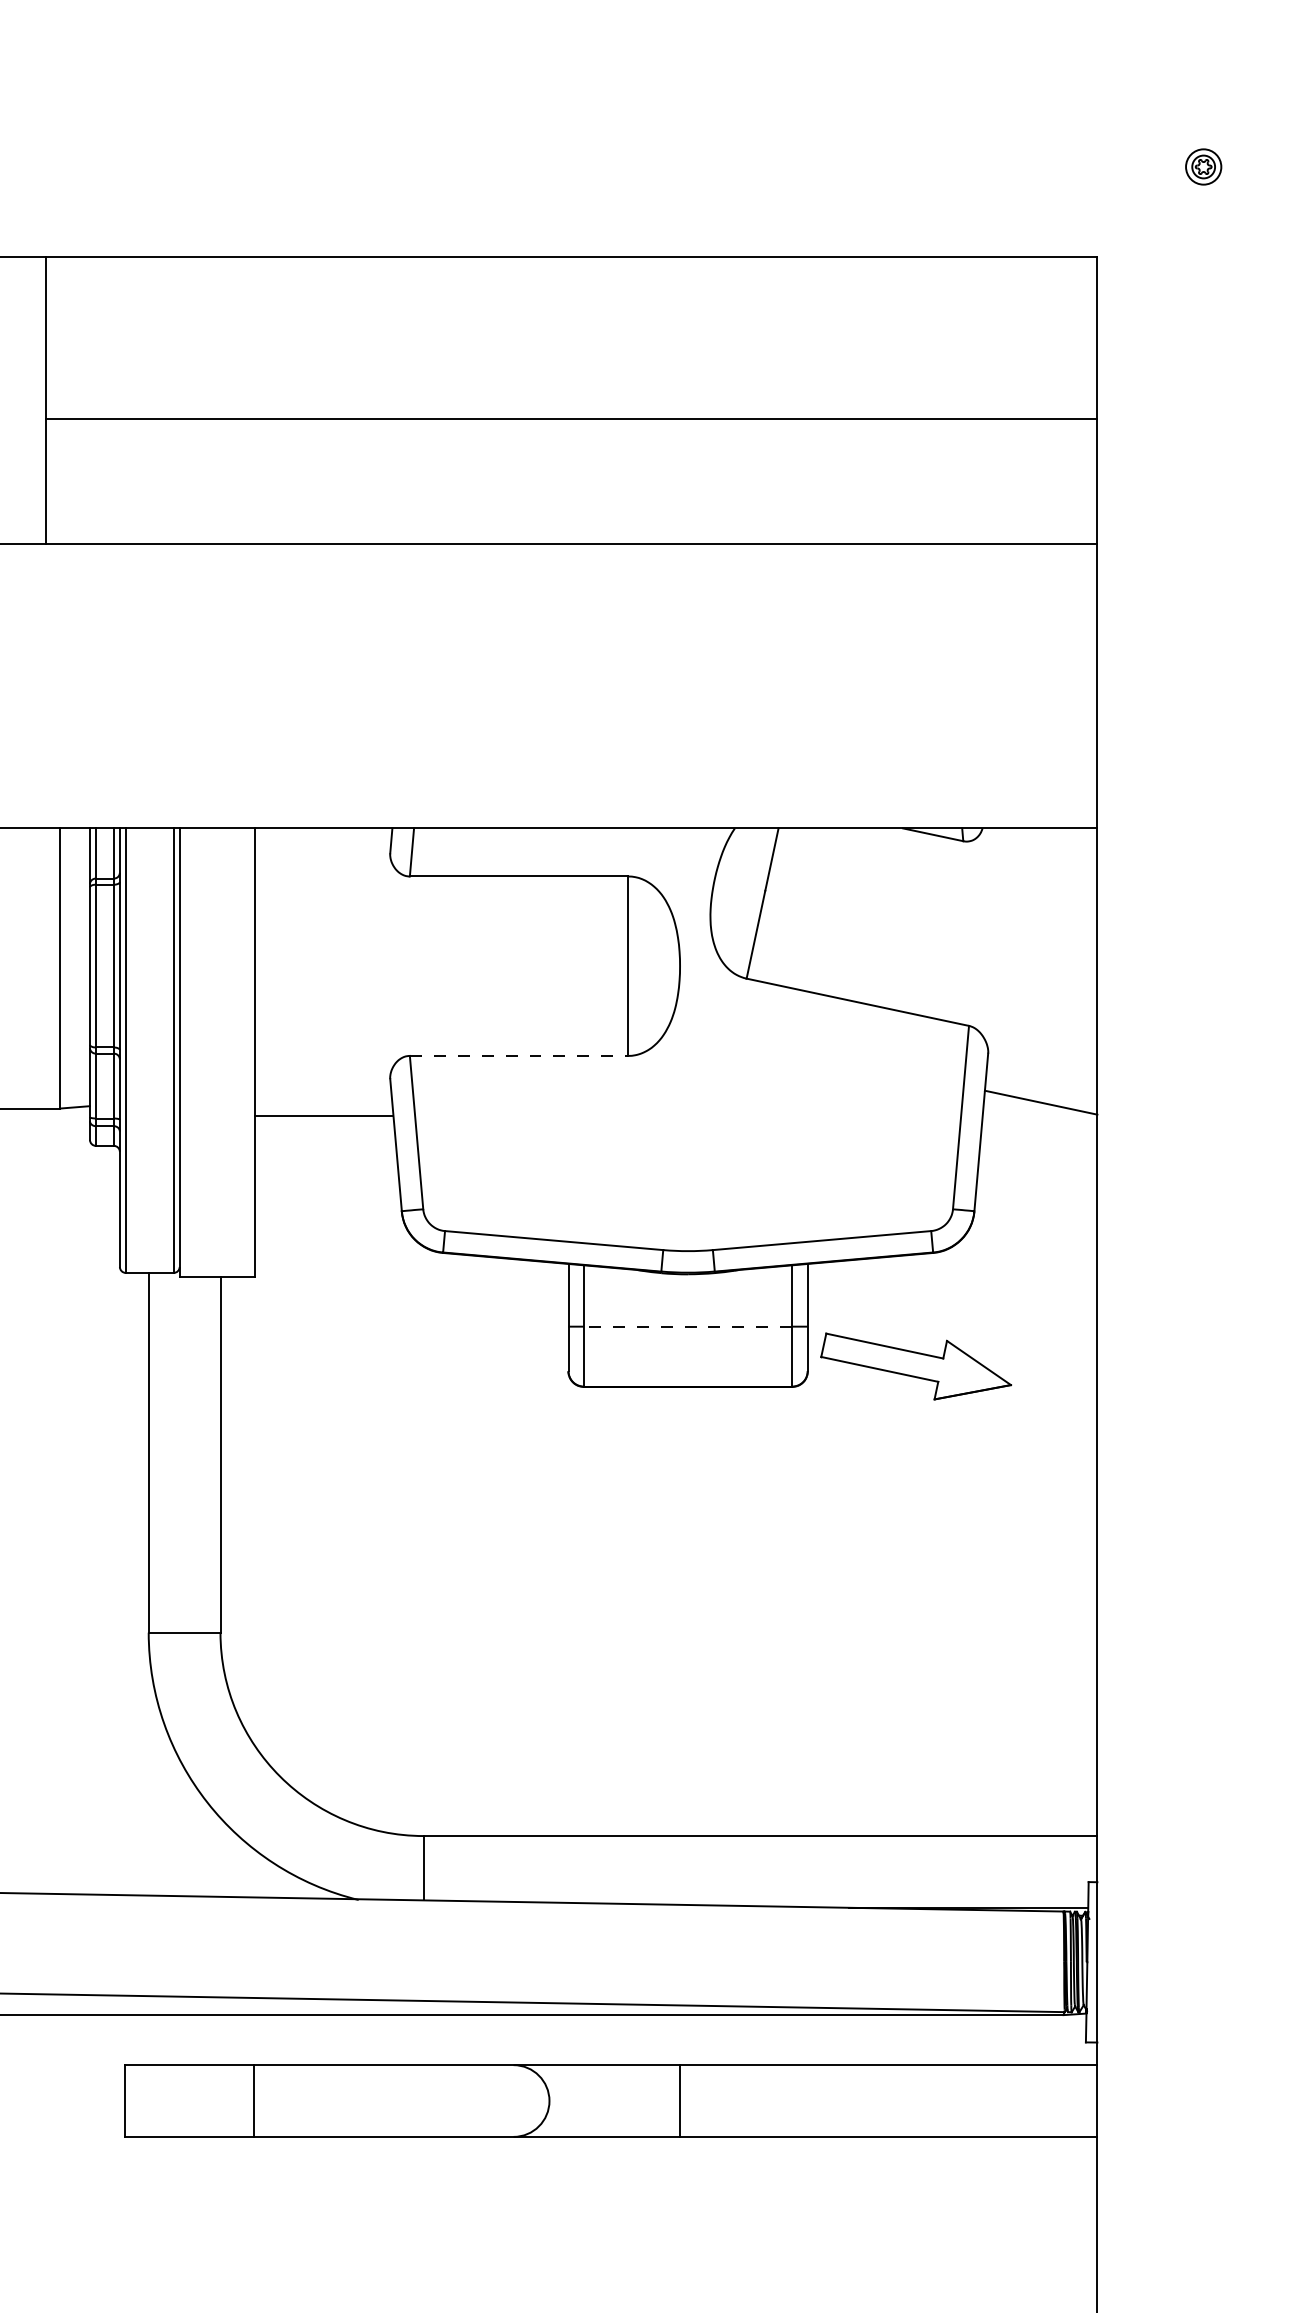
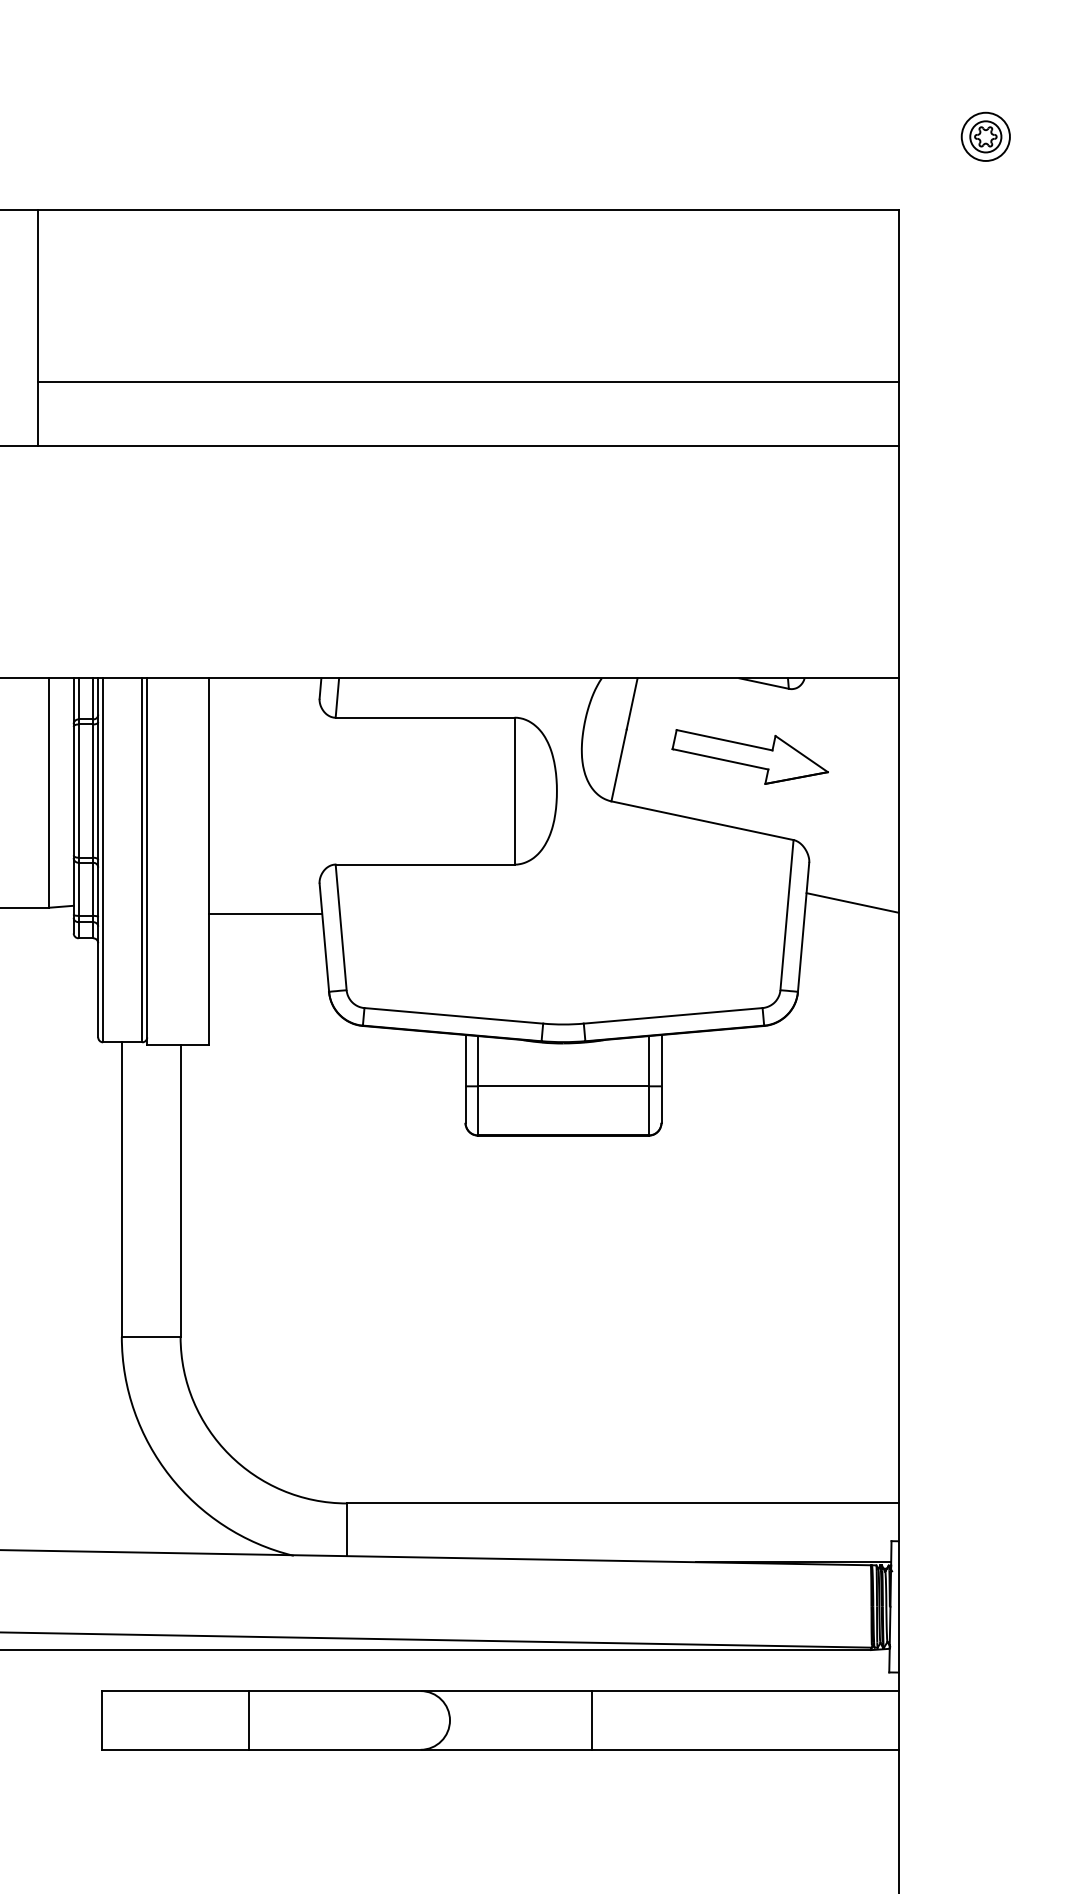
part: (1203, 166) -> (985, 136), size x1.67
line: (570, 419) -> (467, 382), moved
line: (519, 1055) -> (425, 864), dashed -> solid
line: (688, 1326) -> (563, 1086), dashed -> solid
part: (915, 1365) -> (749, 756), moved
line: (254, 2101) -> (249, 1720), moved
line: (680, 2101) -> (592, 1720), moved

